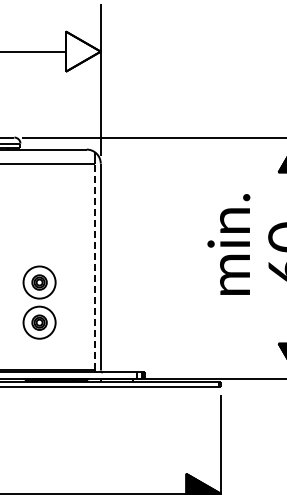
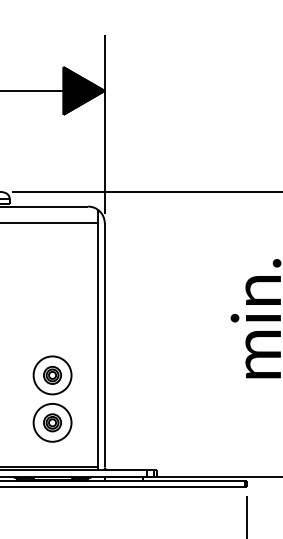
fill: (82, 51) -> (83, 90), added
line: (94, 266) -> (97, 344), dashed -> solid
part: (39, 302) -> (52, 398), moved

